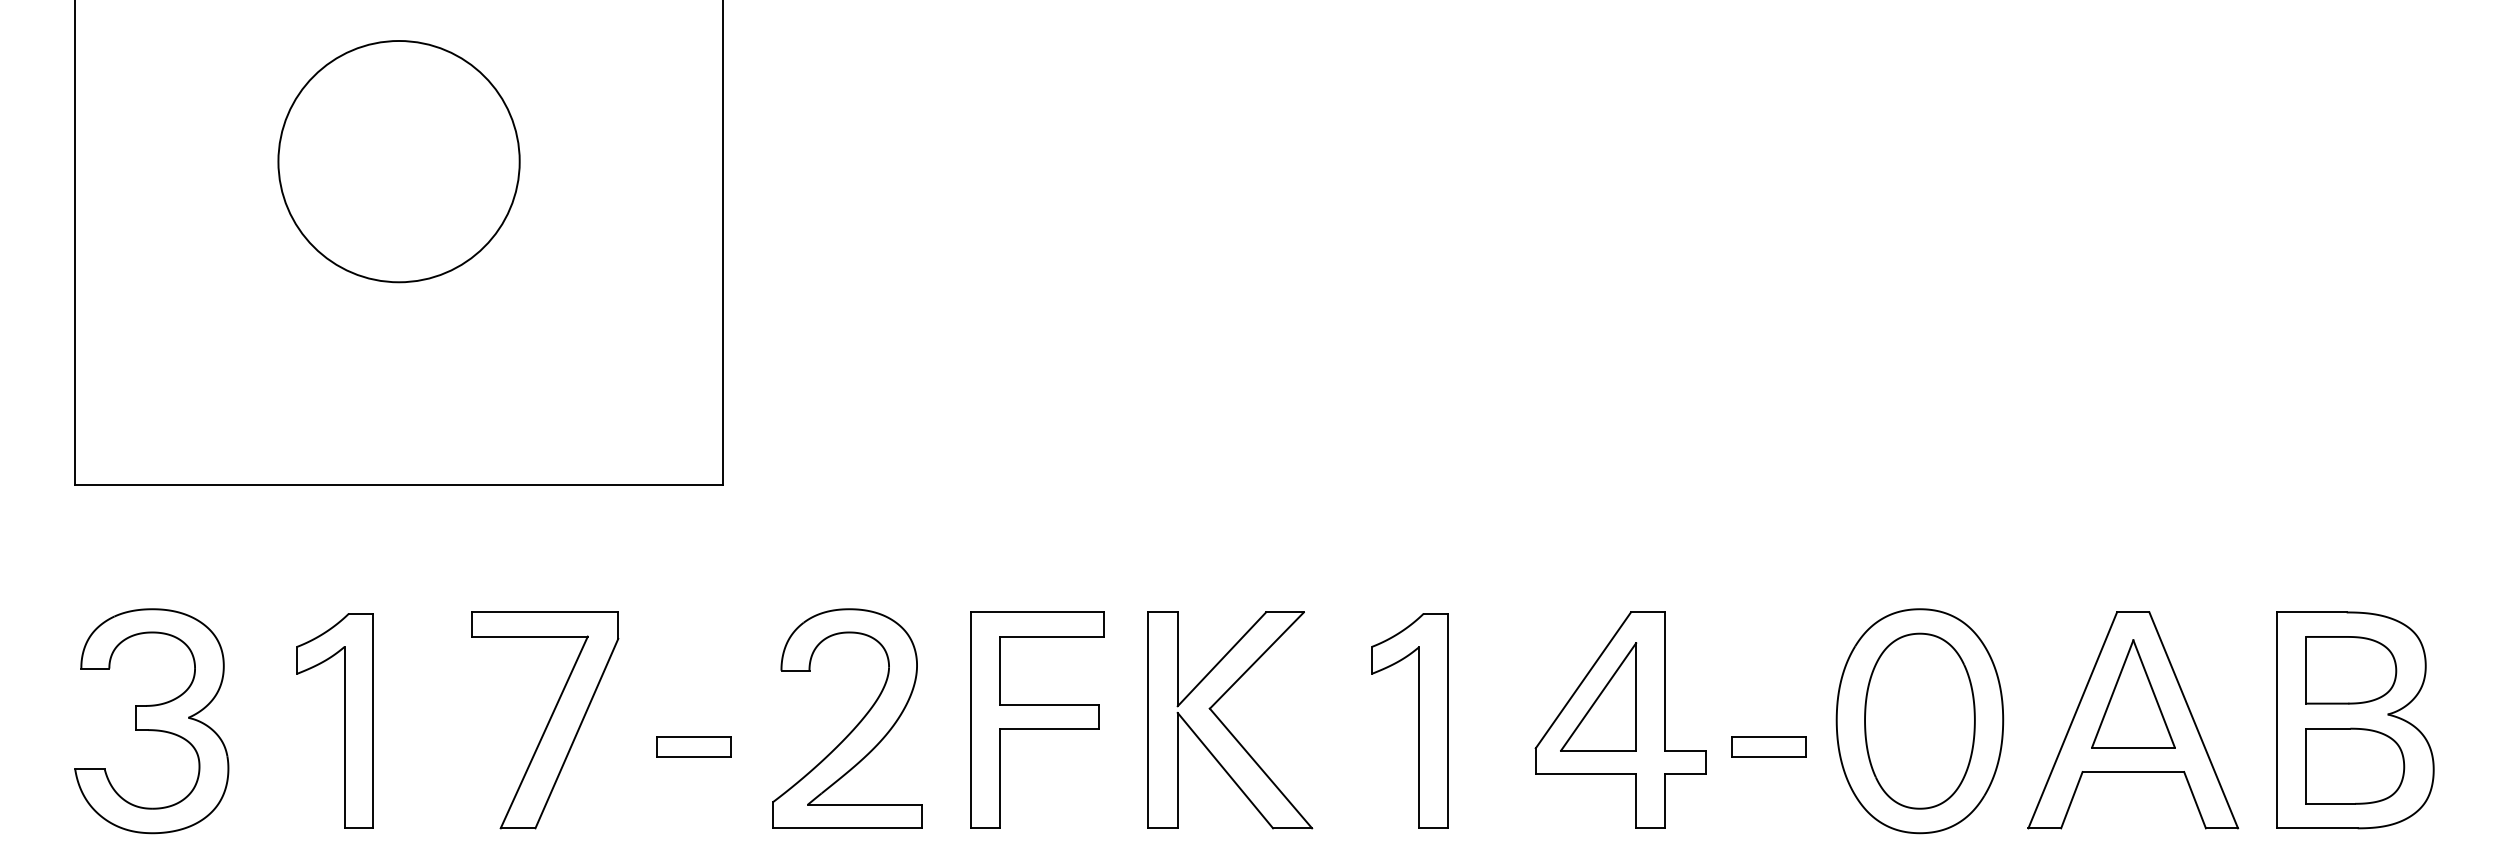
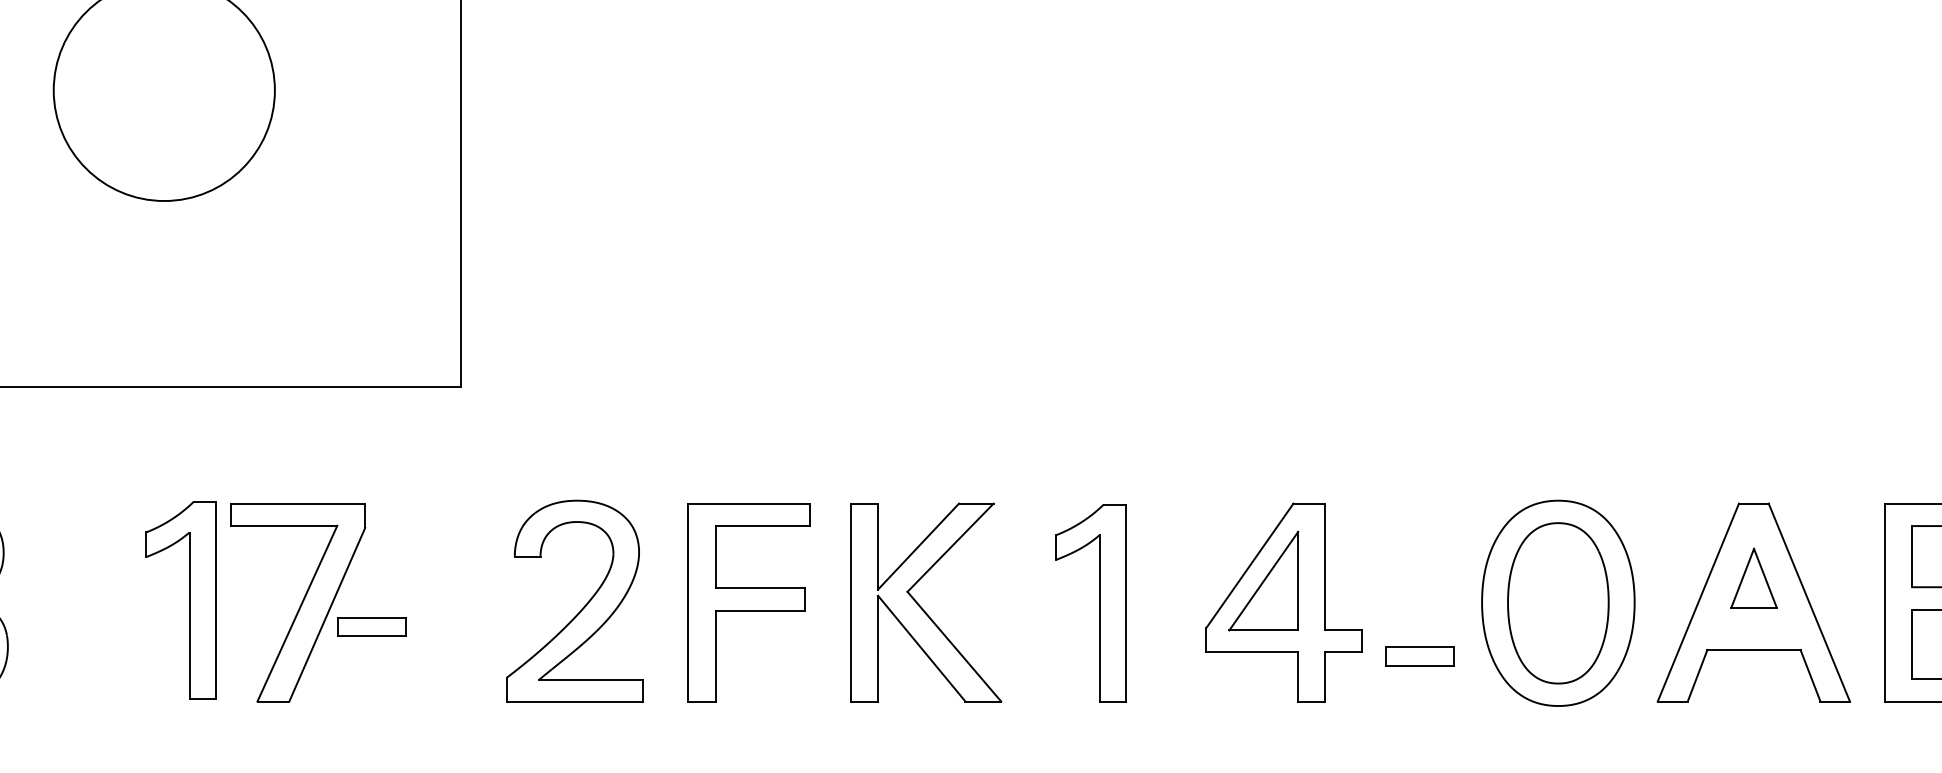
part: (2133, 693) -> (1754, 577), size x0.6
part: (344, 720) -> (189, 599), moved
part: (693, 746) -> (370, 626), moved
part: (1768, 746) -> (1419, 655), moved

